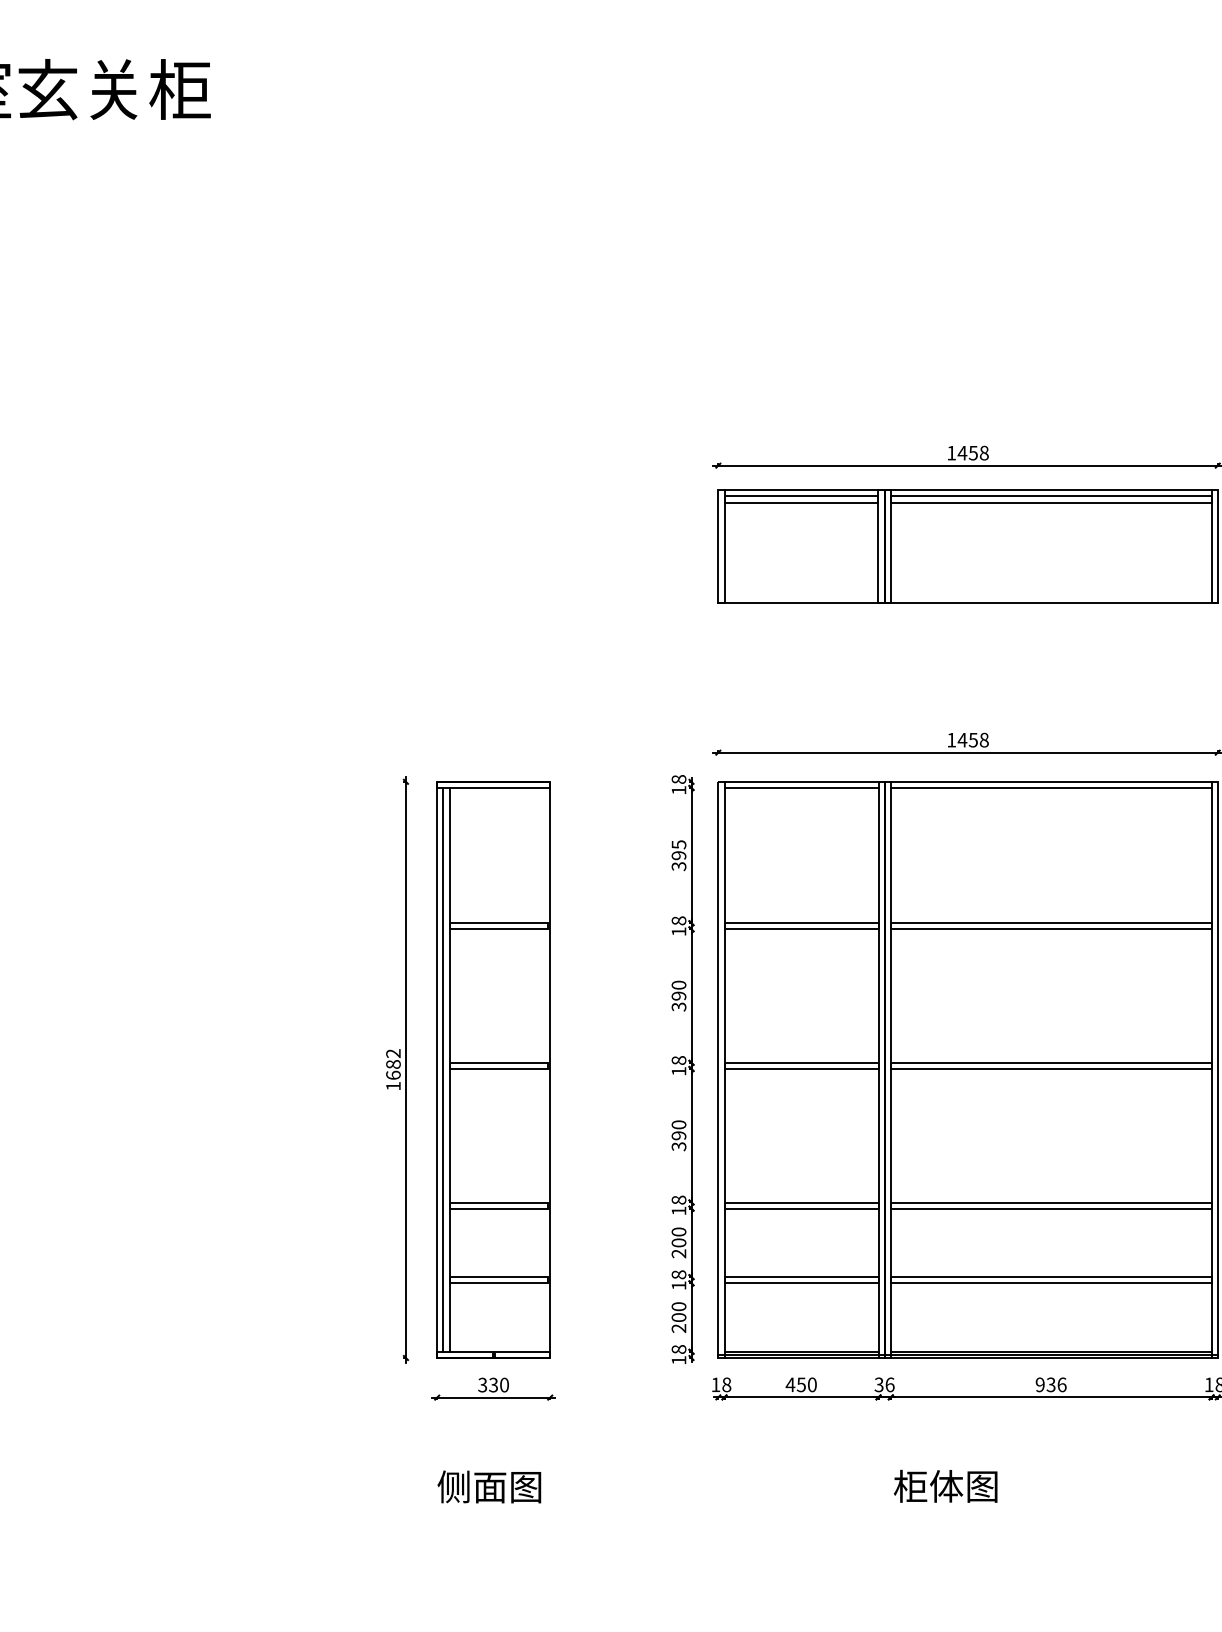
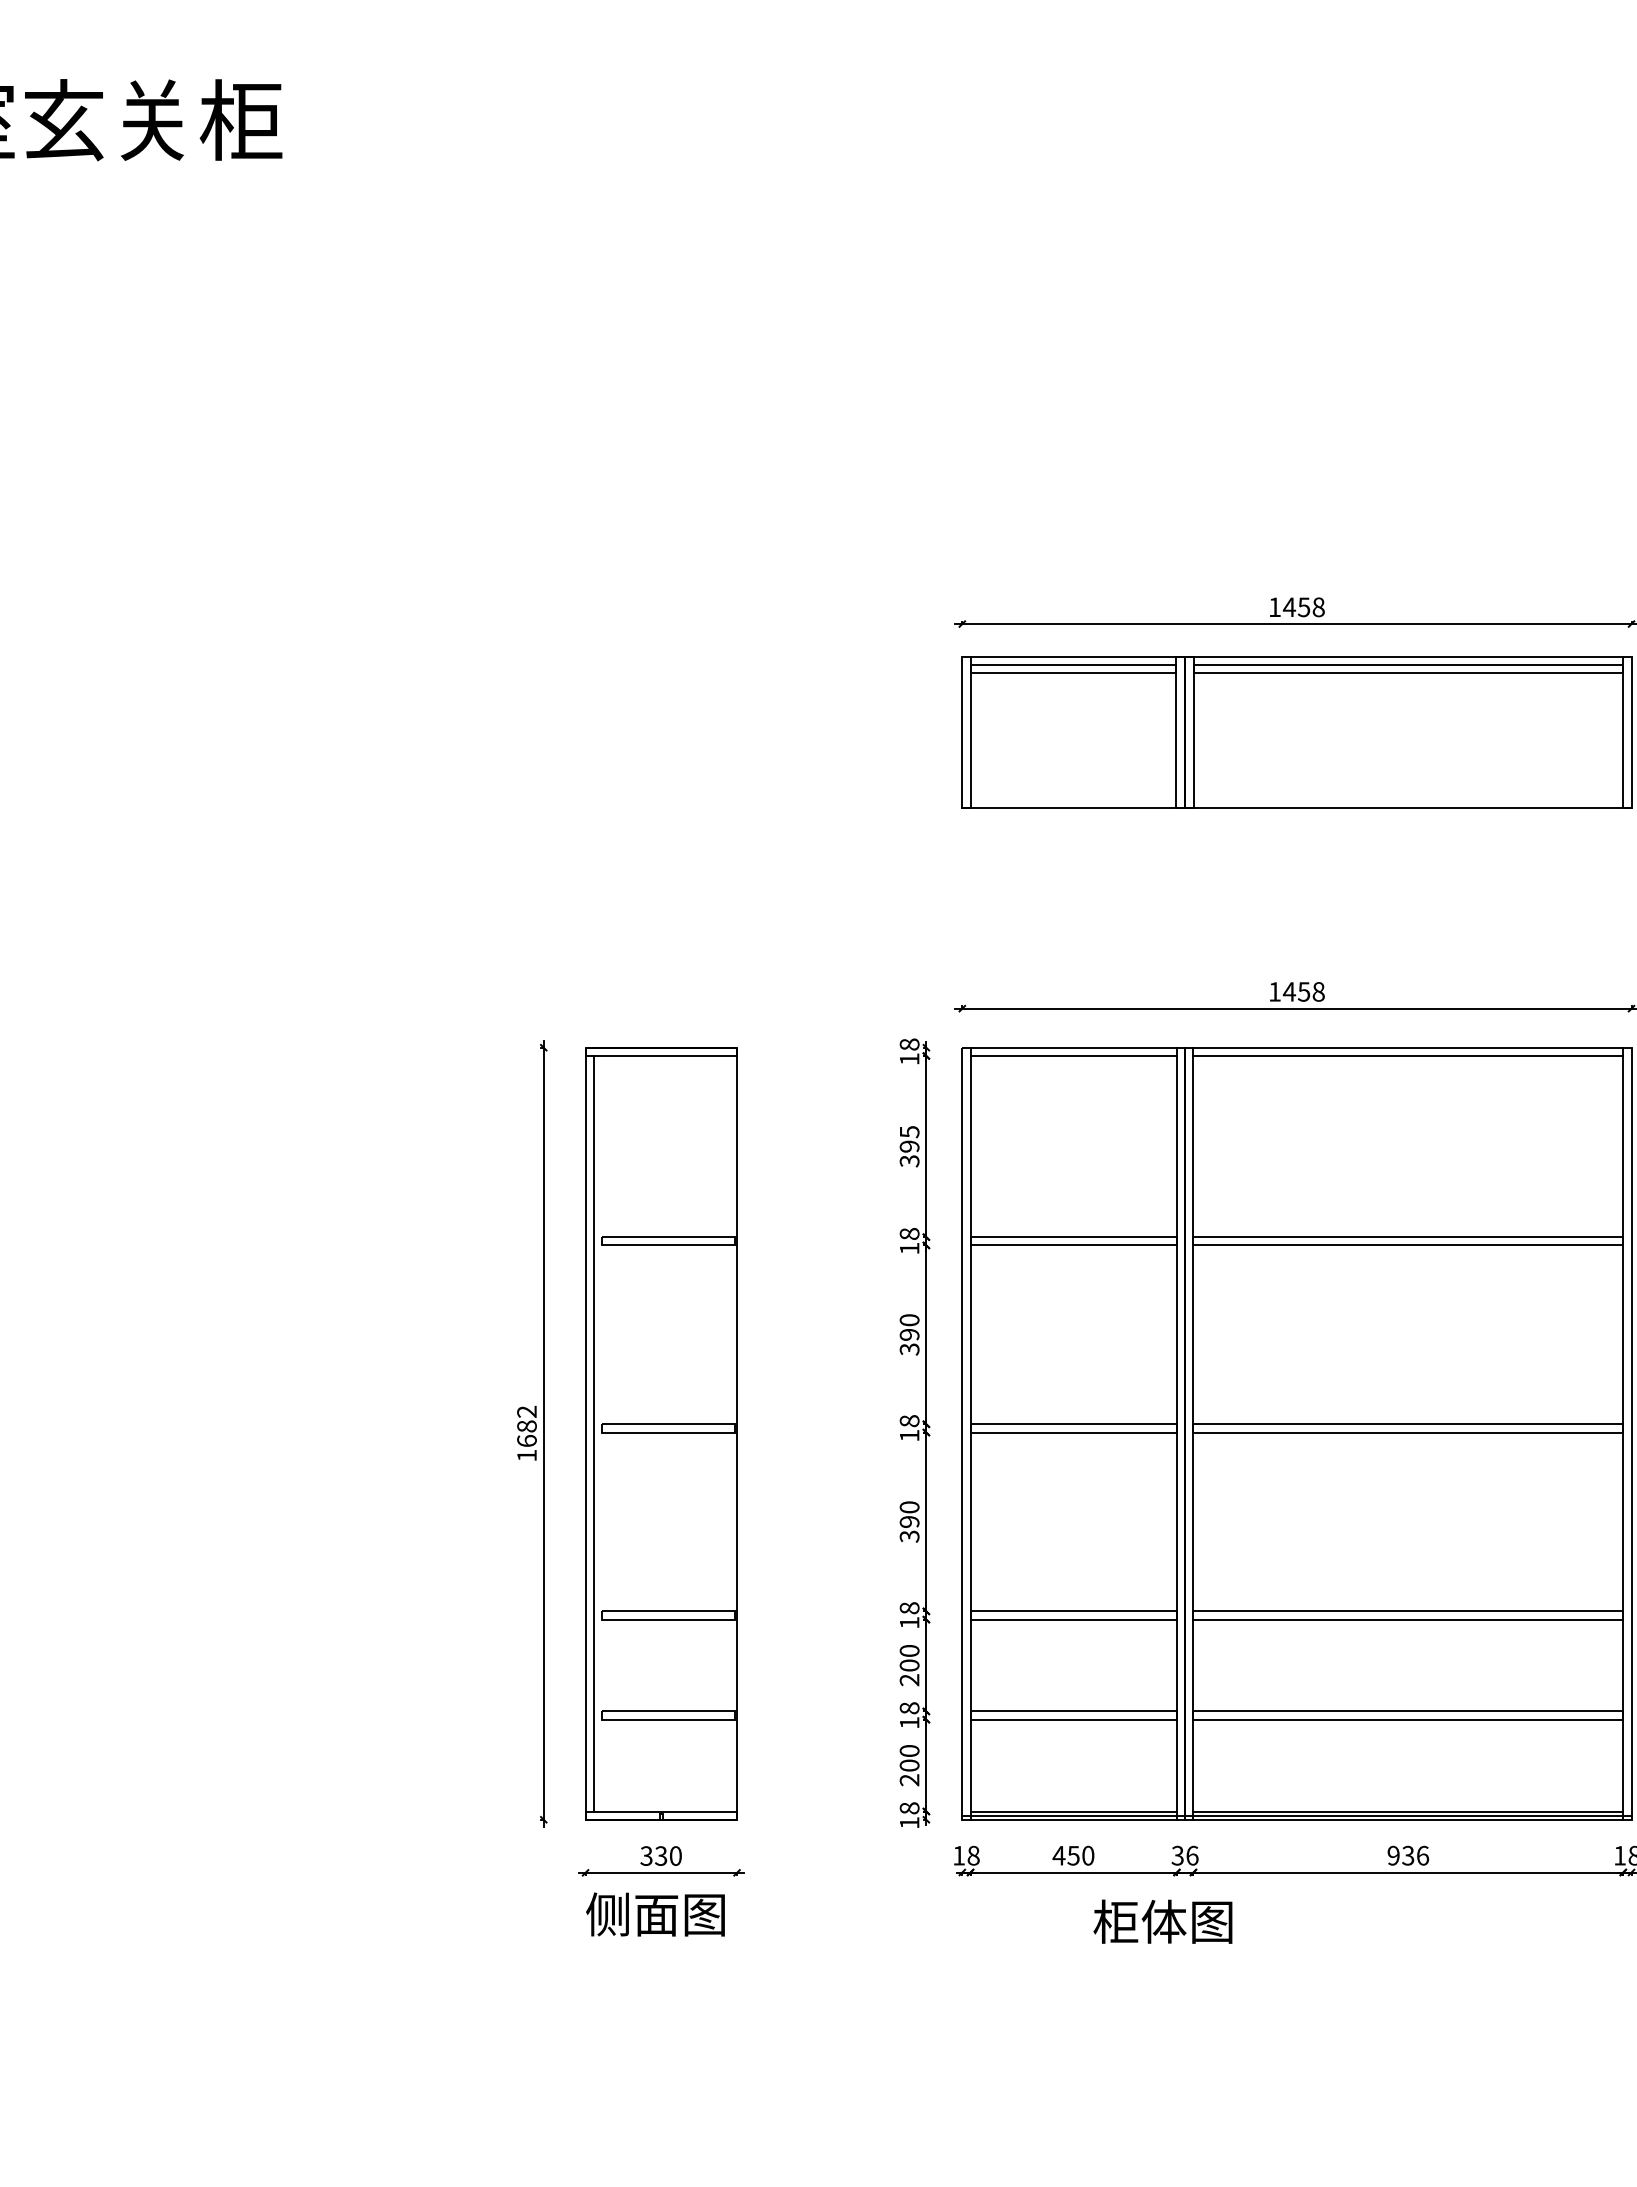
line: (449, 1069) -> (602, 1433), removed
text: (489, 1486) -> (655, 1914), moved
text: (945, 1486) -> (1162, 1921), moved

